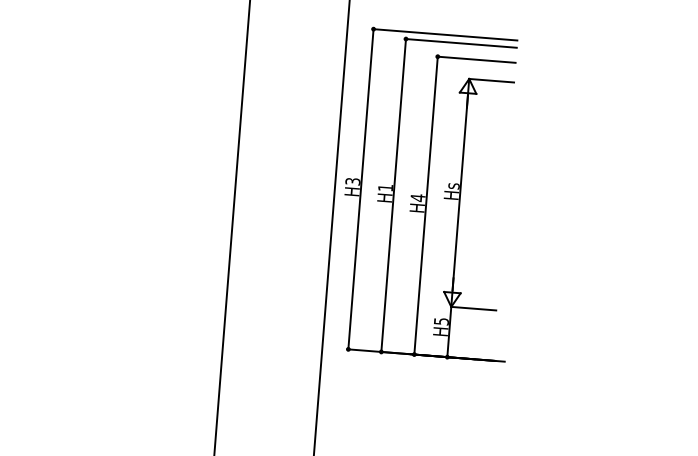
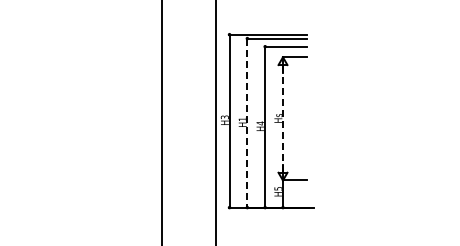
line: (461, 192) -> (283, 118), solid -> dashed
line: (393, 196) -> (247, 123), solid -> dashed

